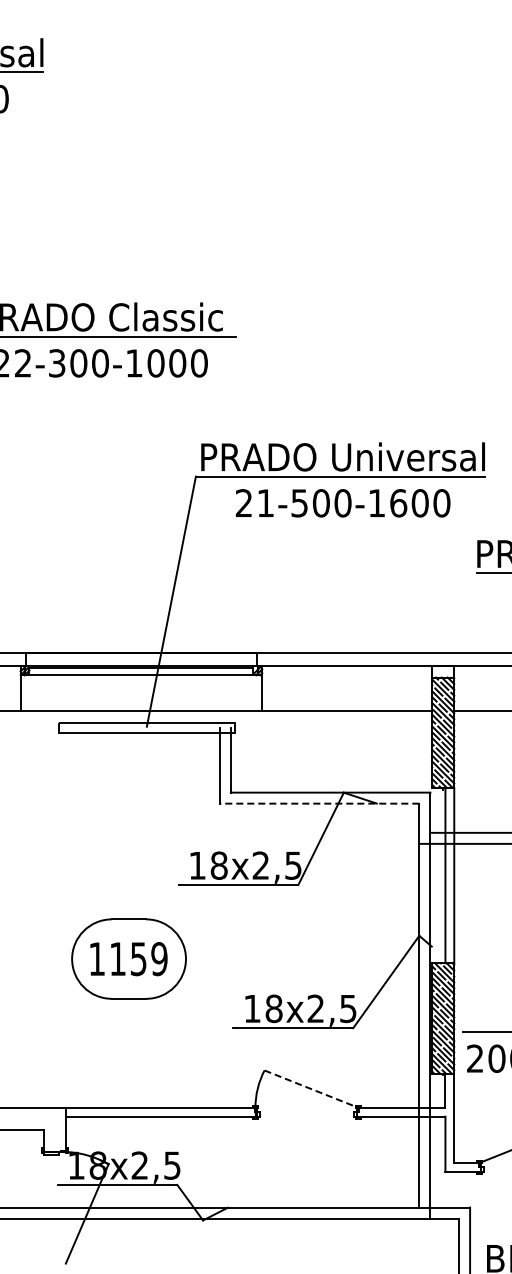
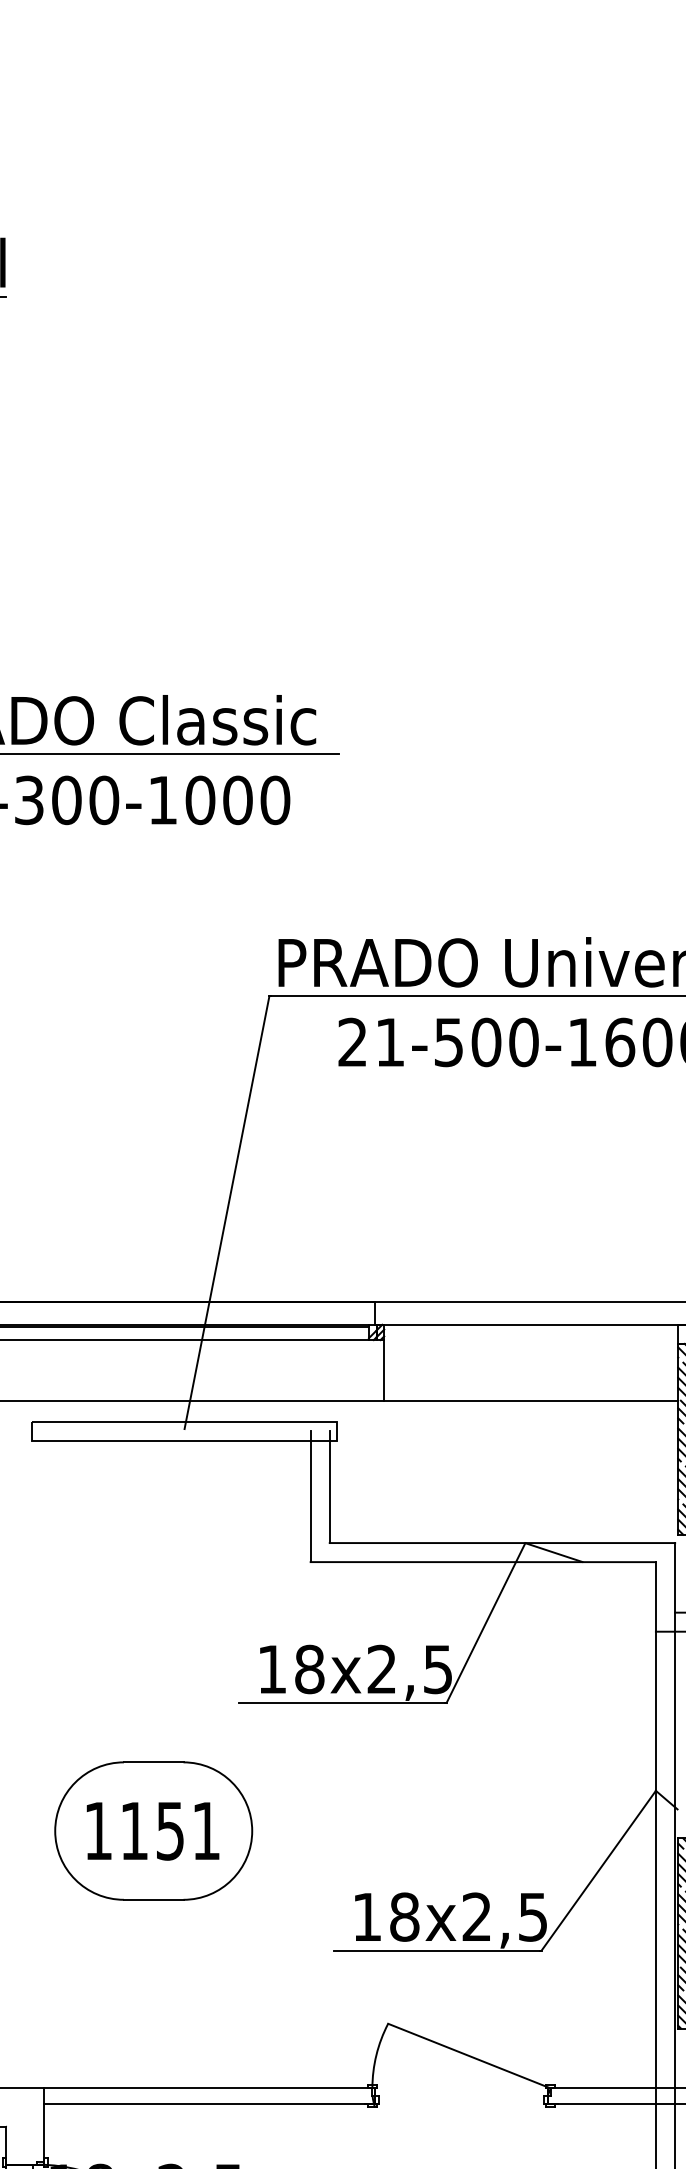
line: (319, 803) -> (483, 1561), dashed -> solid
text: (159, 959) -> (206, 1831), 1159 -> 1151
line: (311, 1089) -> (469, 2056), dashed -> solid

